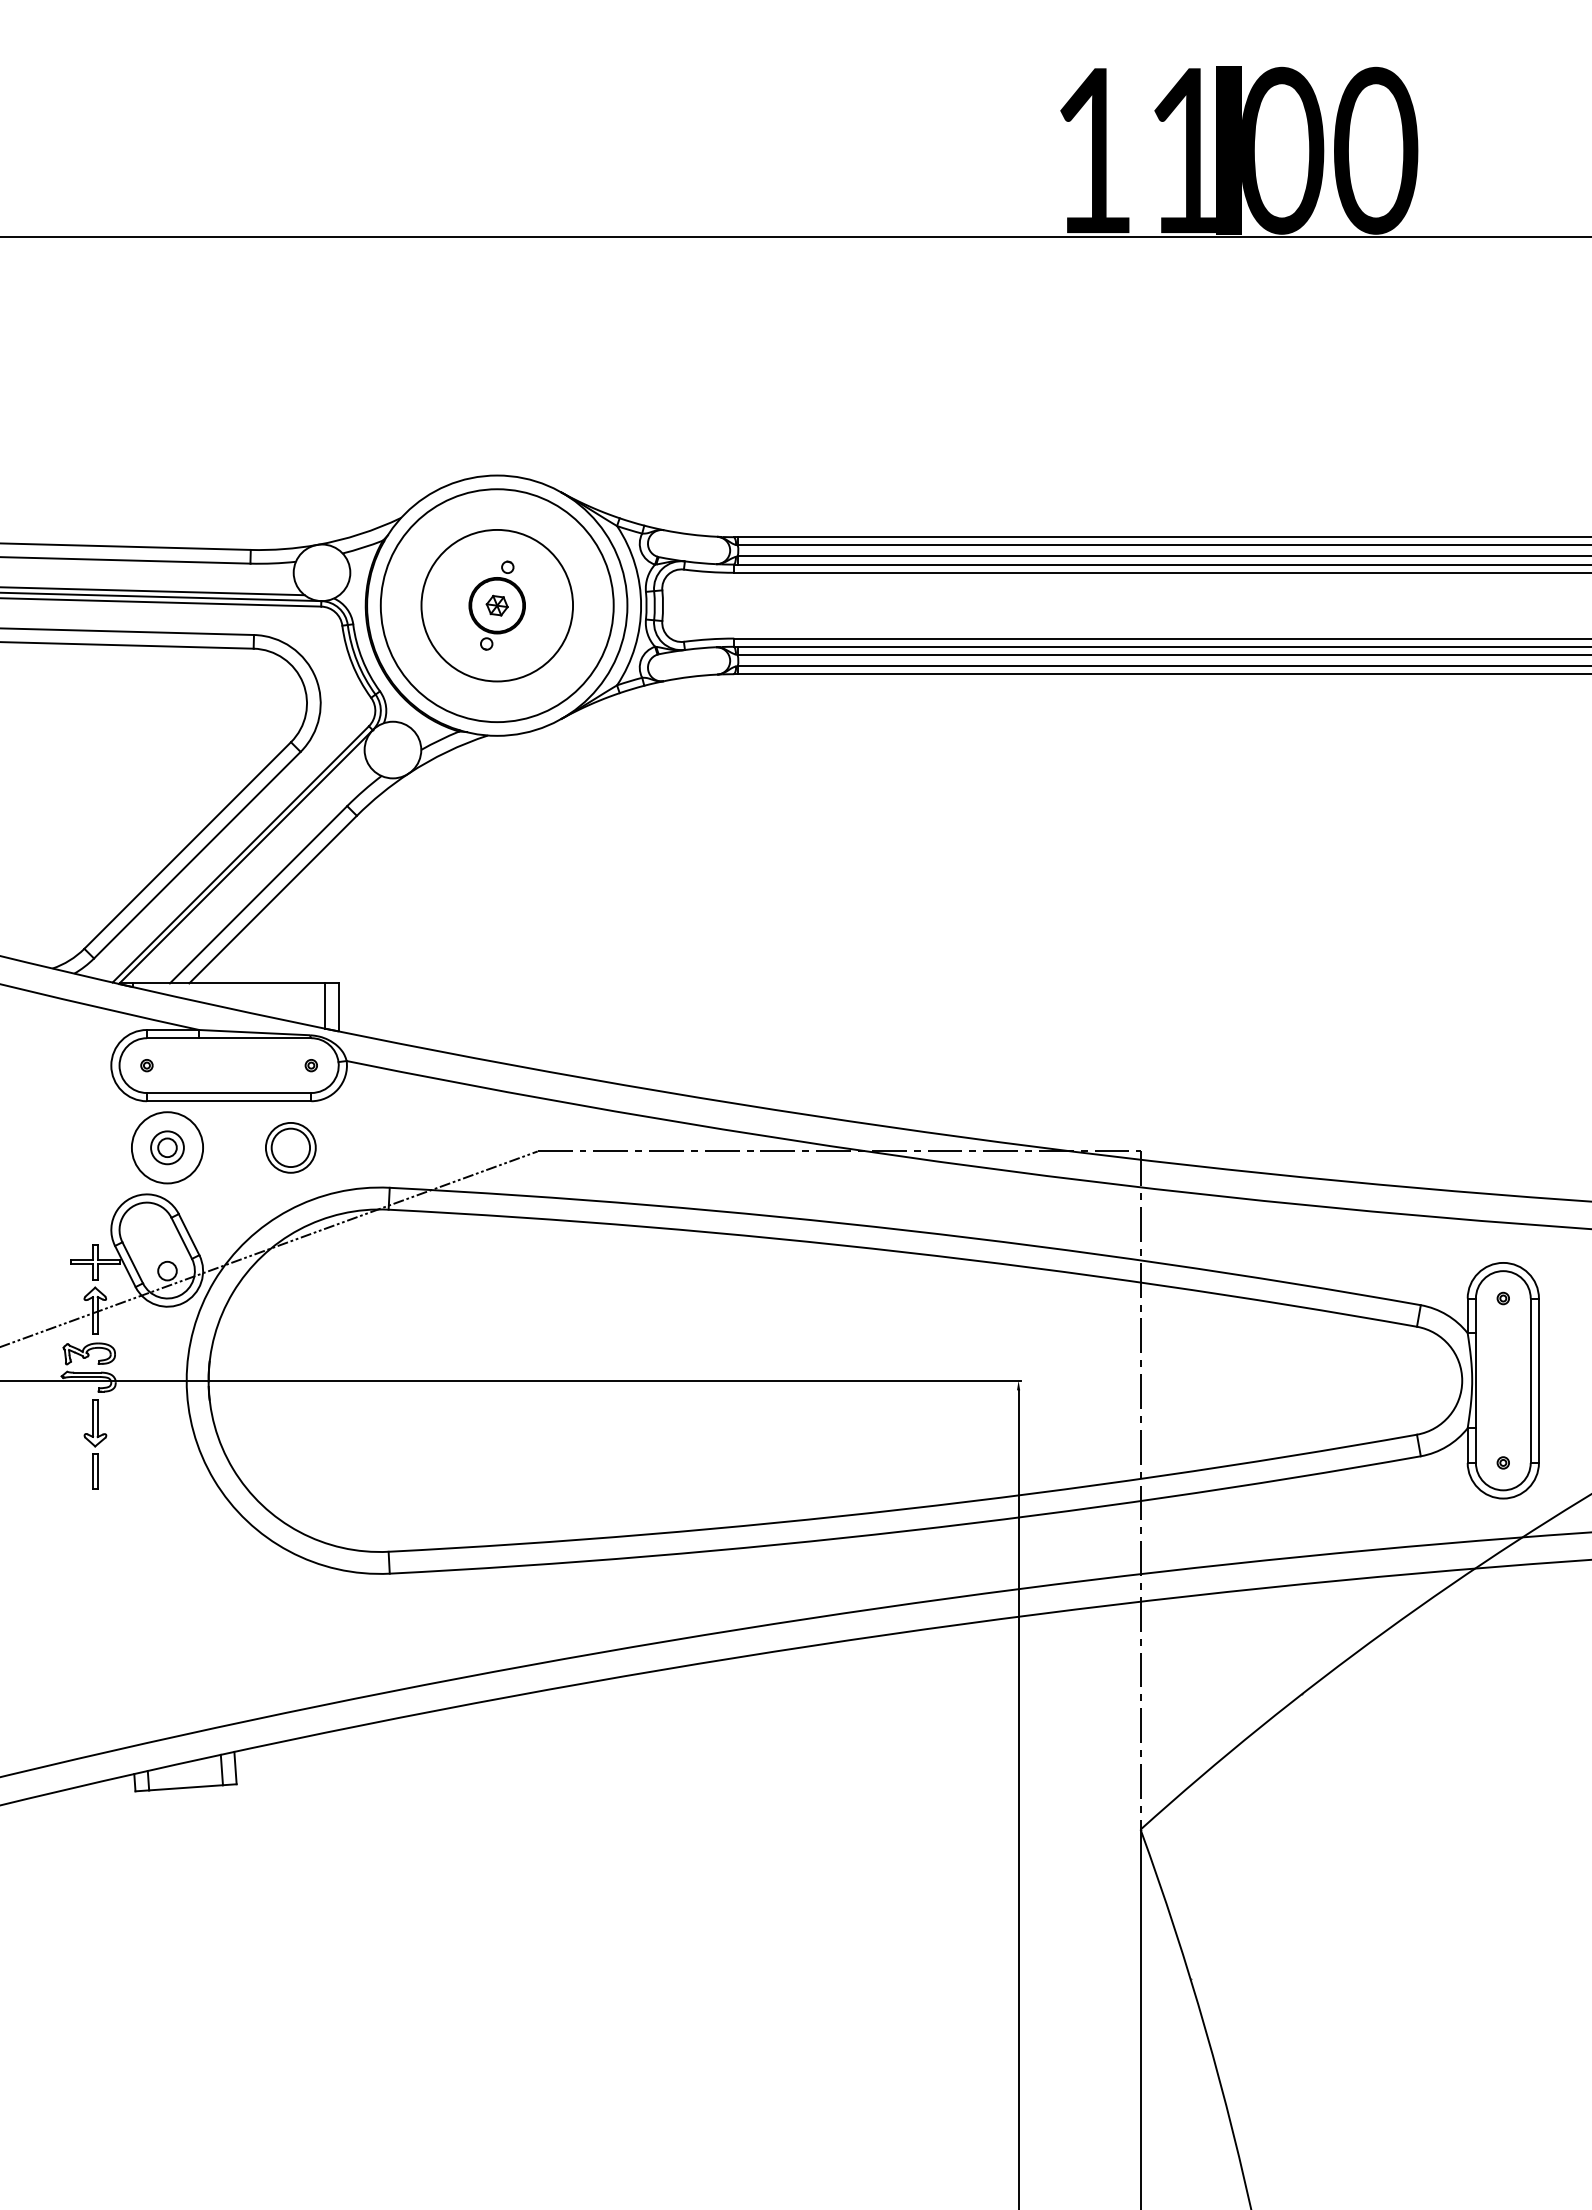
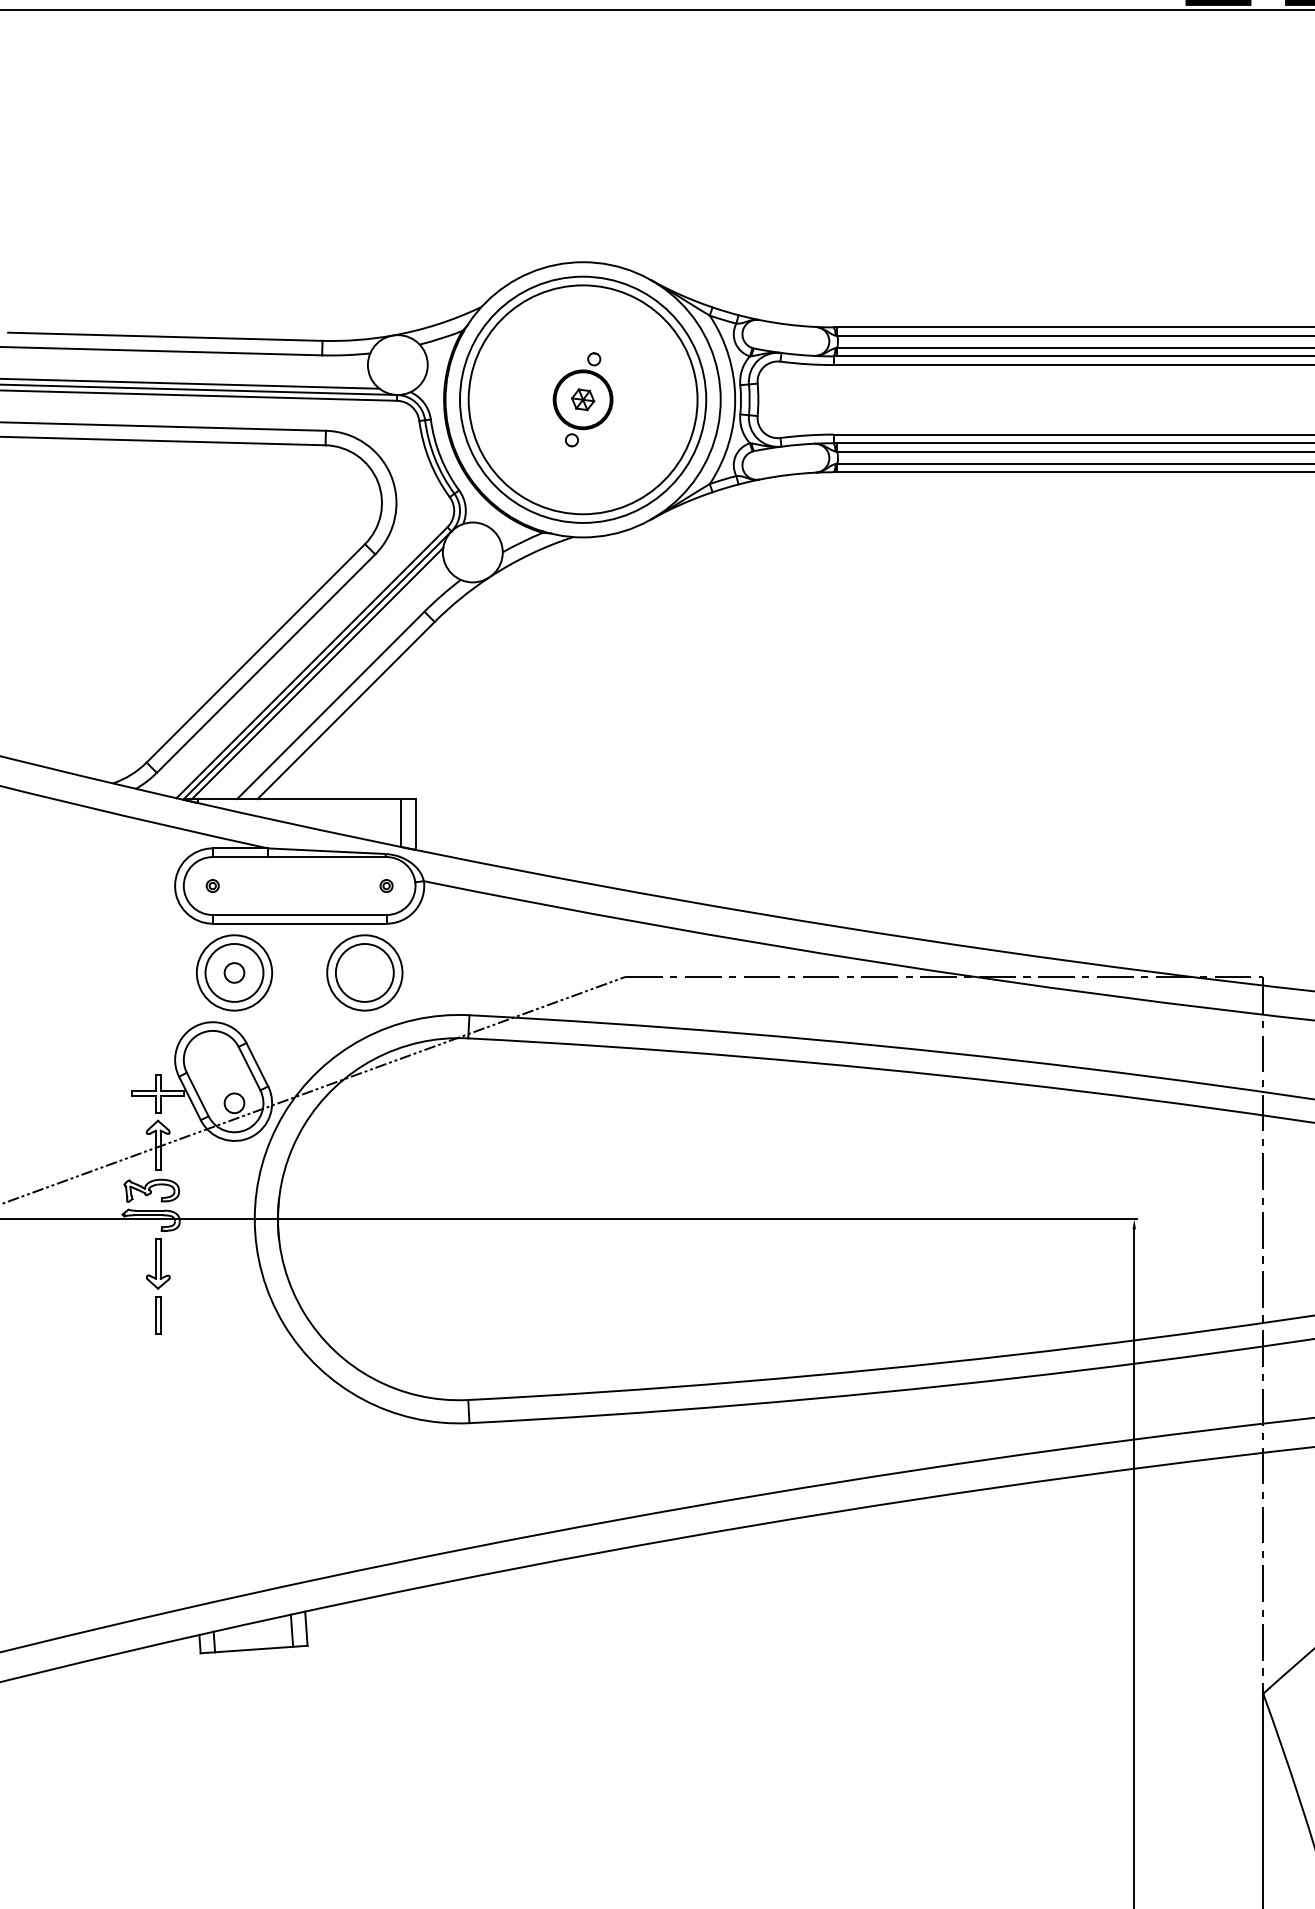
circle: (497, 605) -> (583, 399), size x1.43
line: (245, 864) -> (316, 673), added
circle: (167, 1147) -> (234, 972), size x1.67
part: (290, 1147) -> (364, 972), size x1.43

